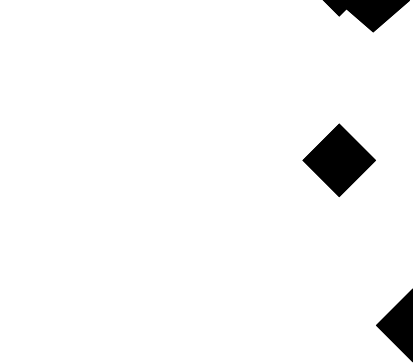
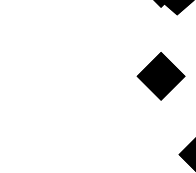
part: (338, 158) -> (160, 75), size x1.4

